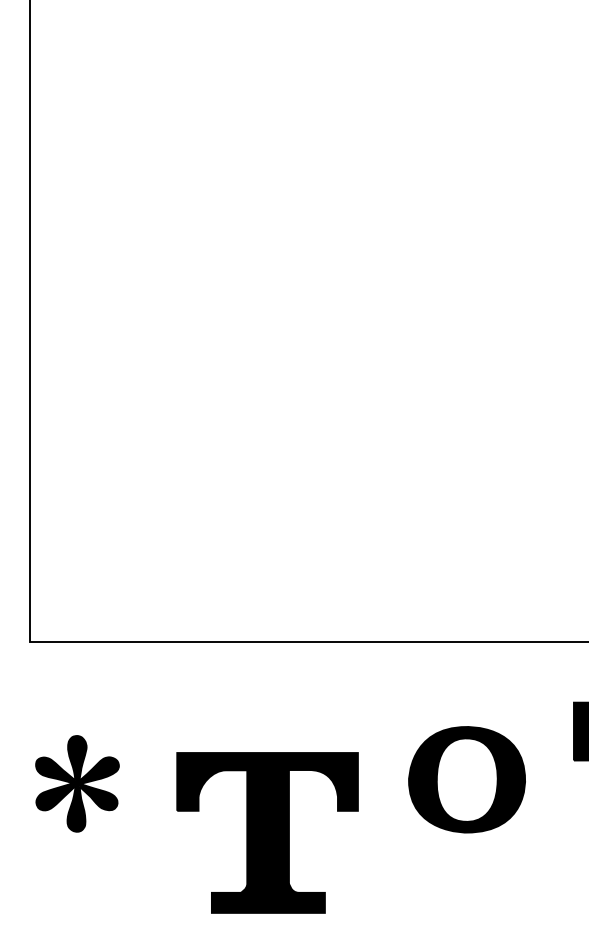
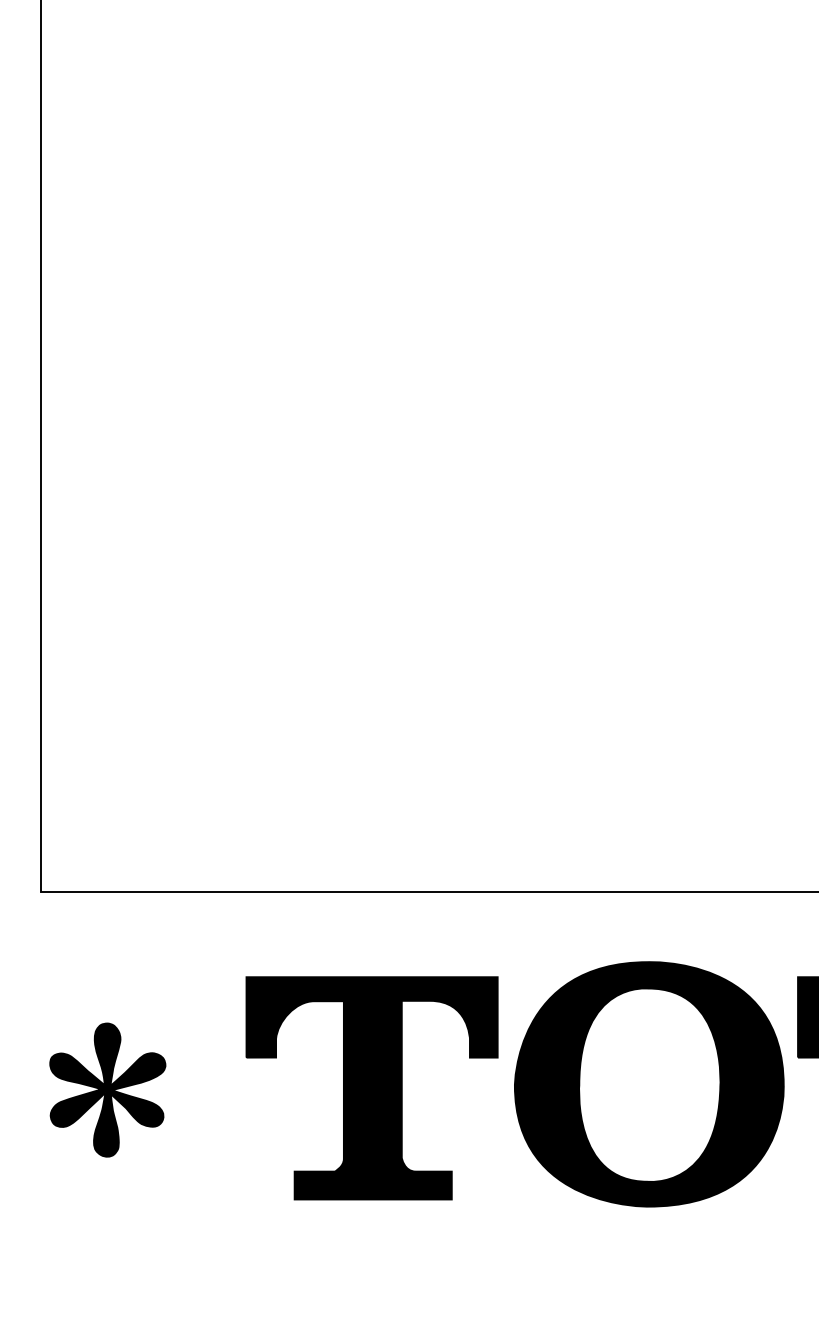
part: (467, 779) -> (649, 1084), size x1.67
part: (267, 833) -> (371, 1088), moved

